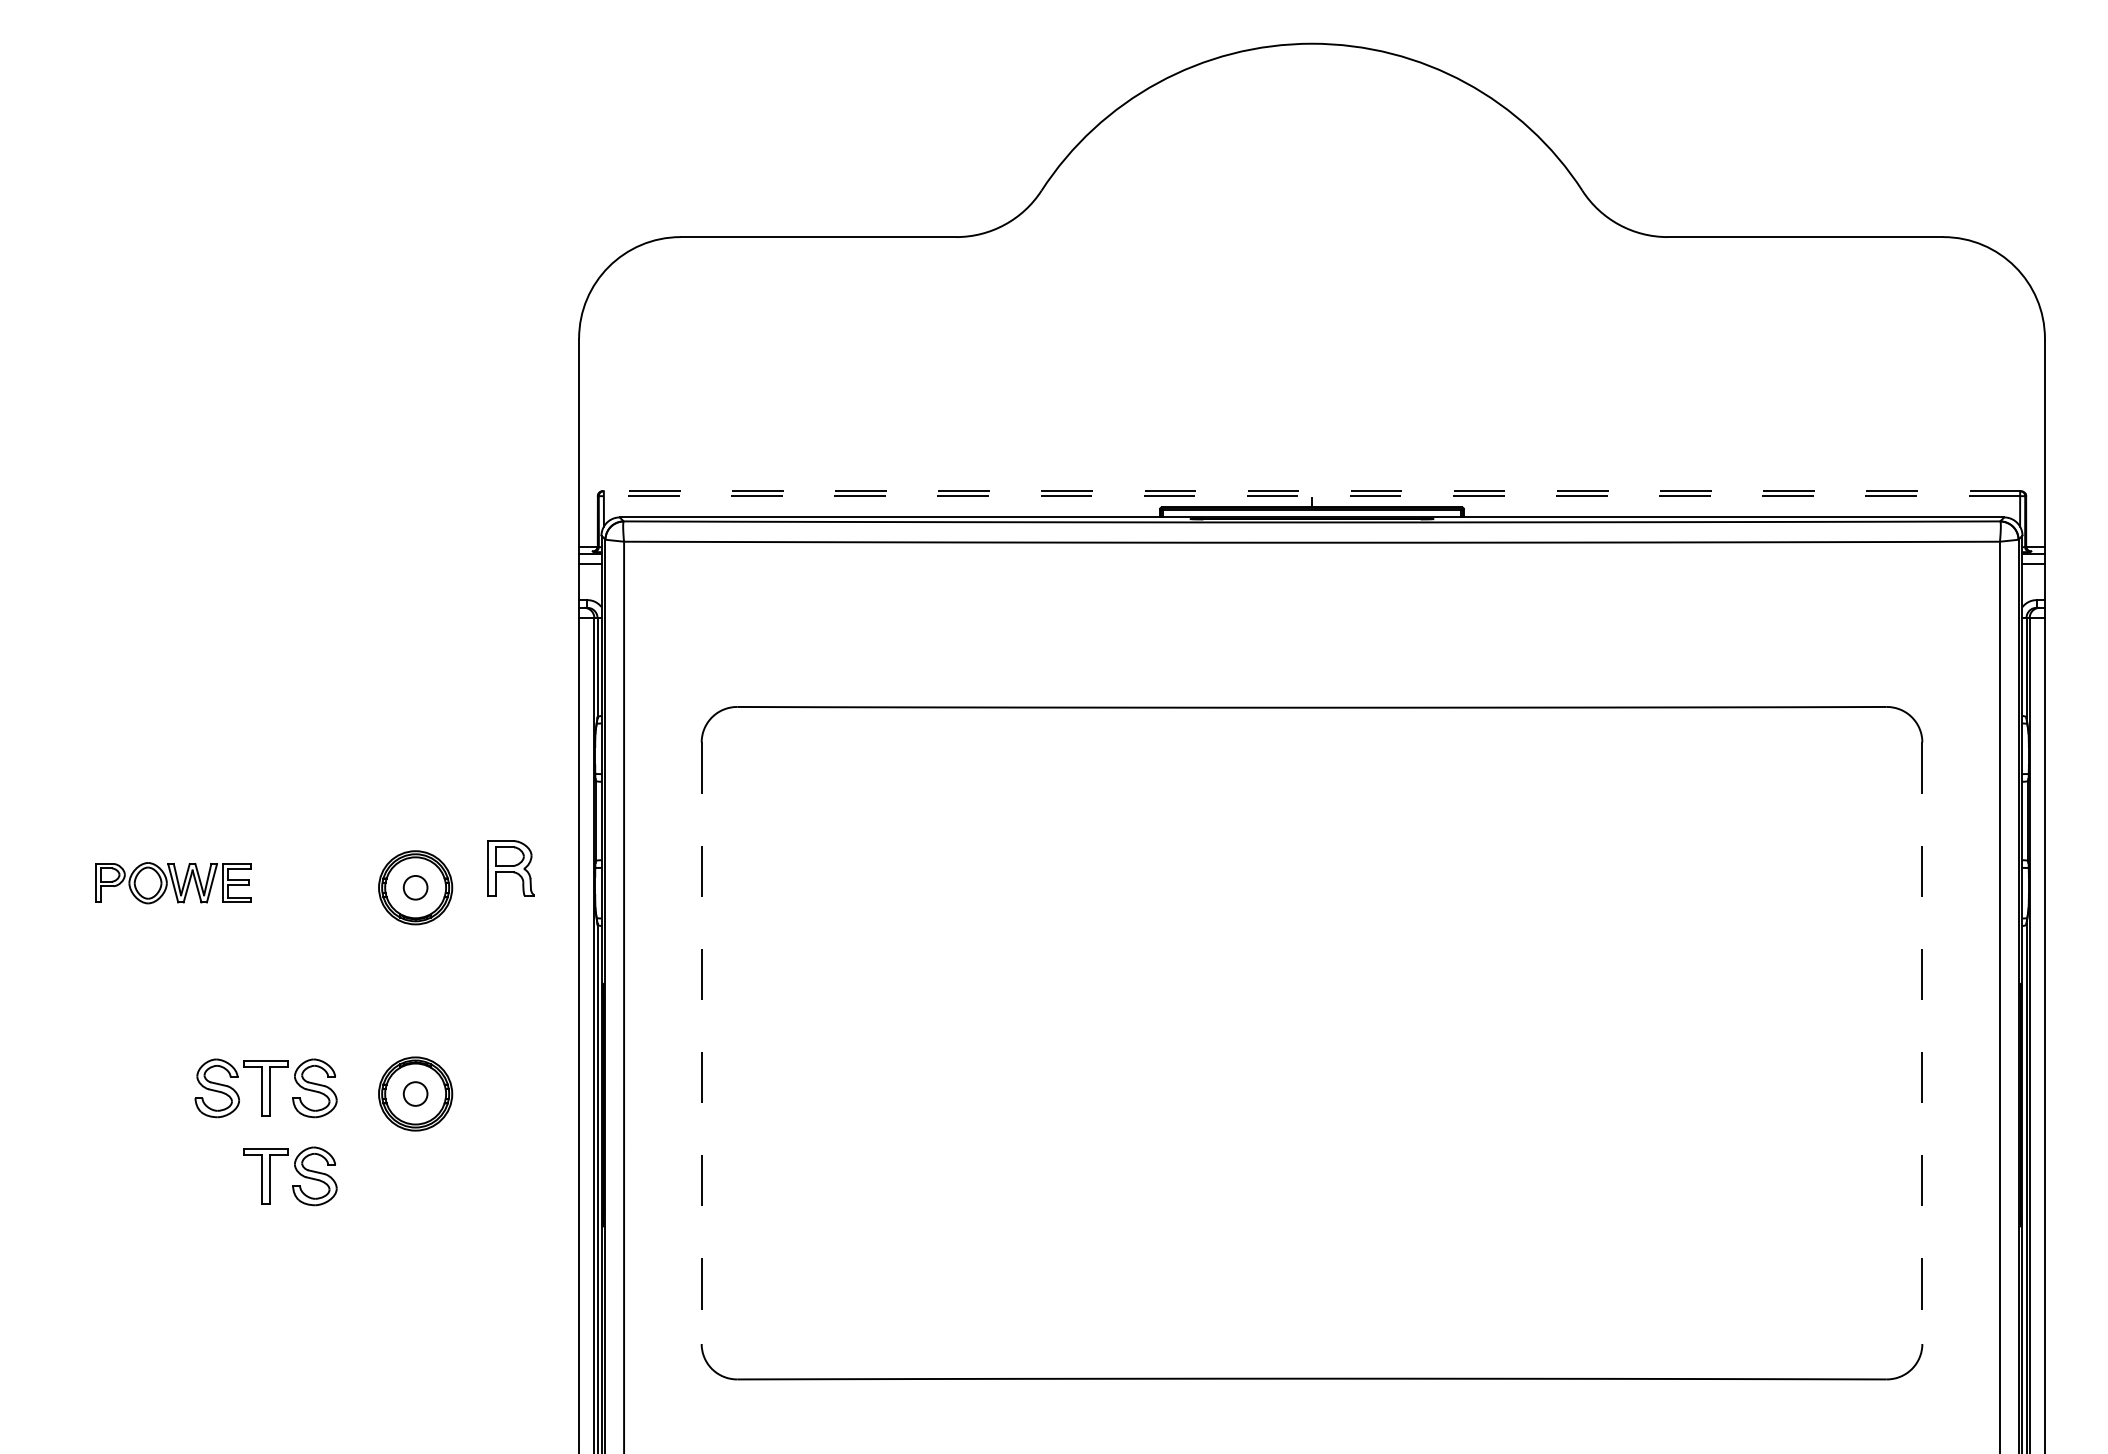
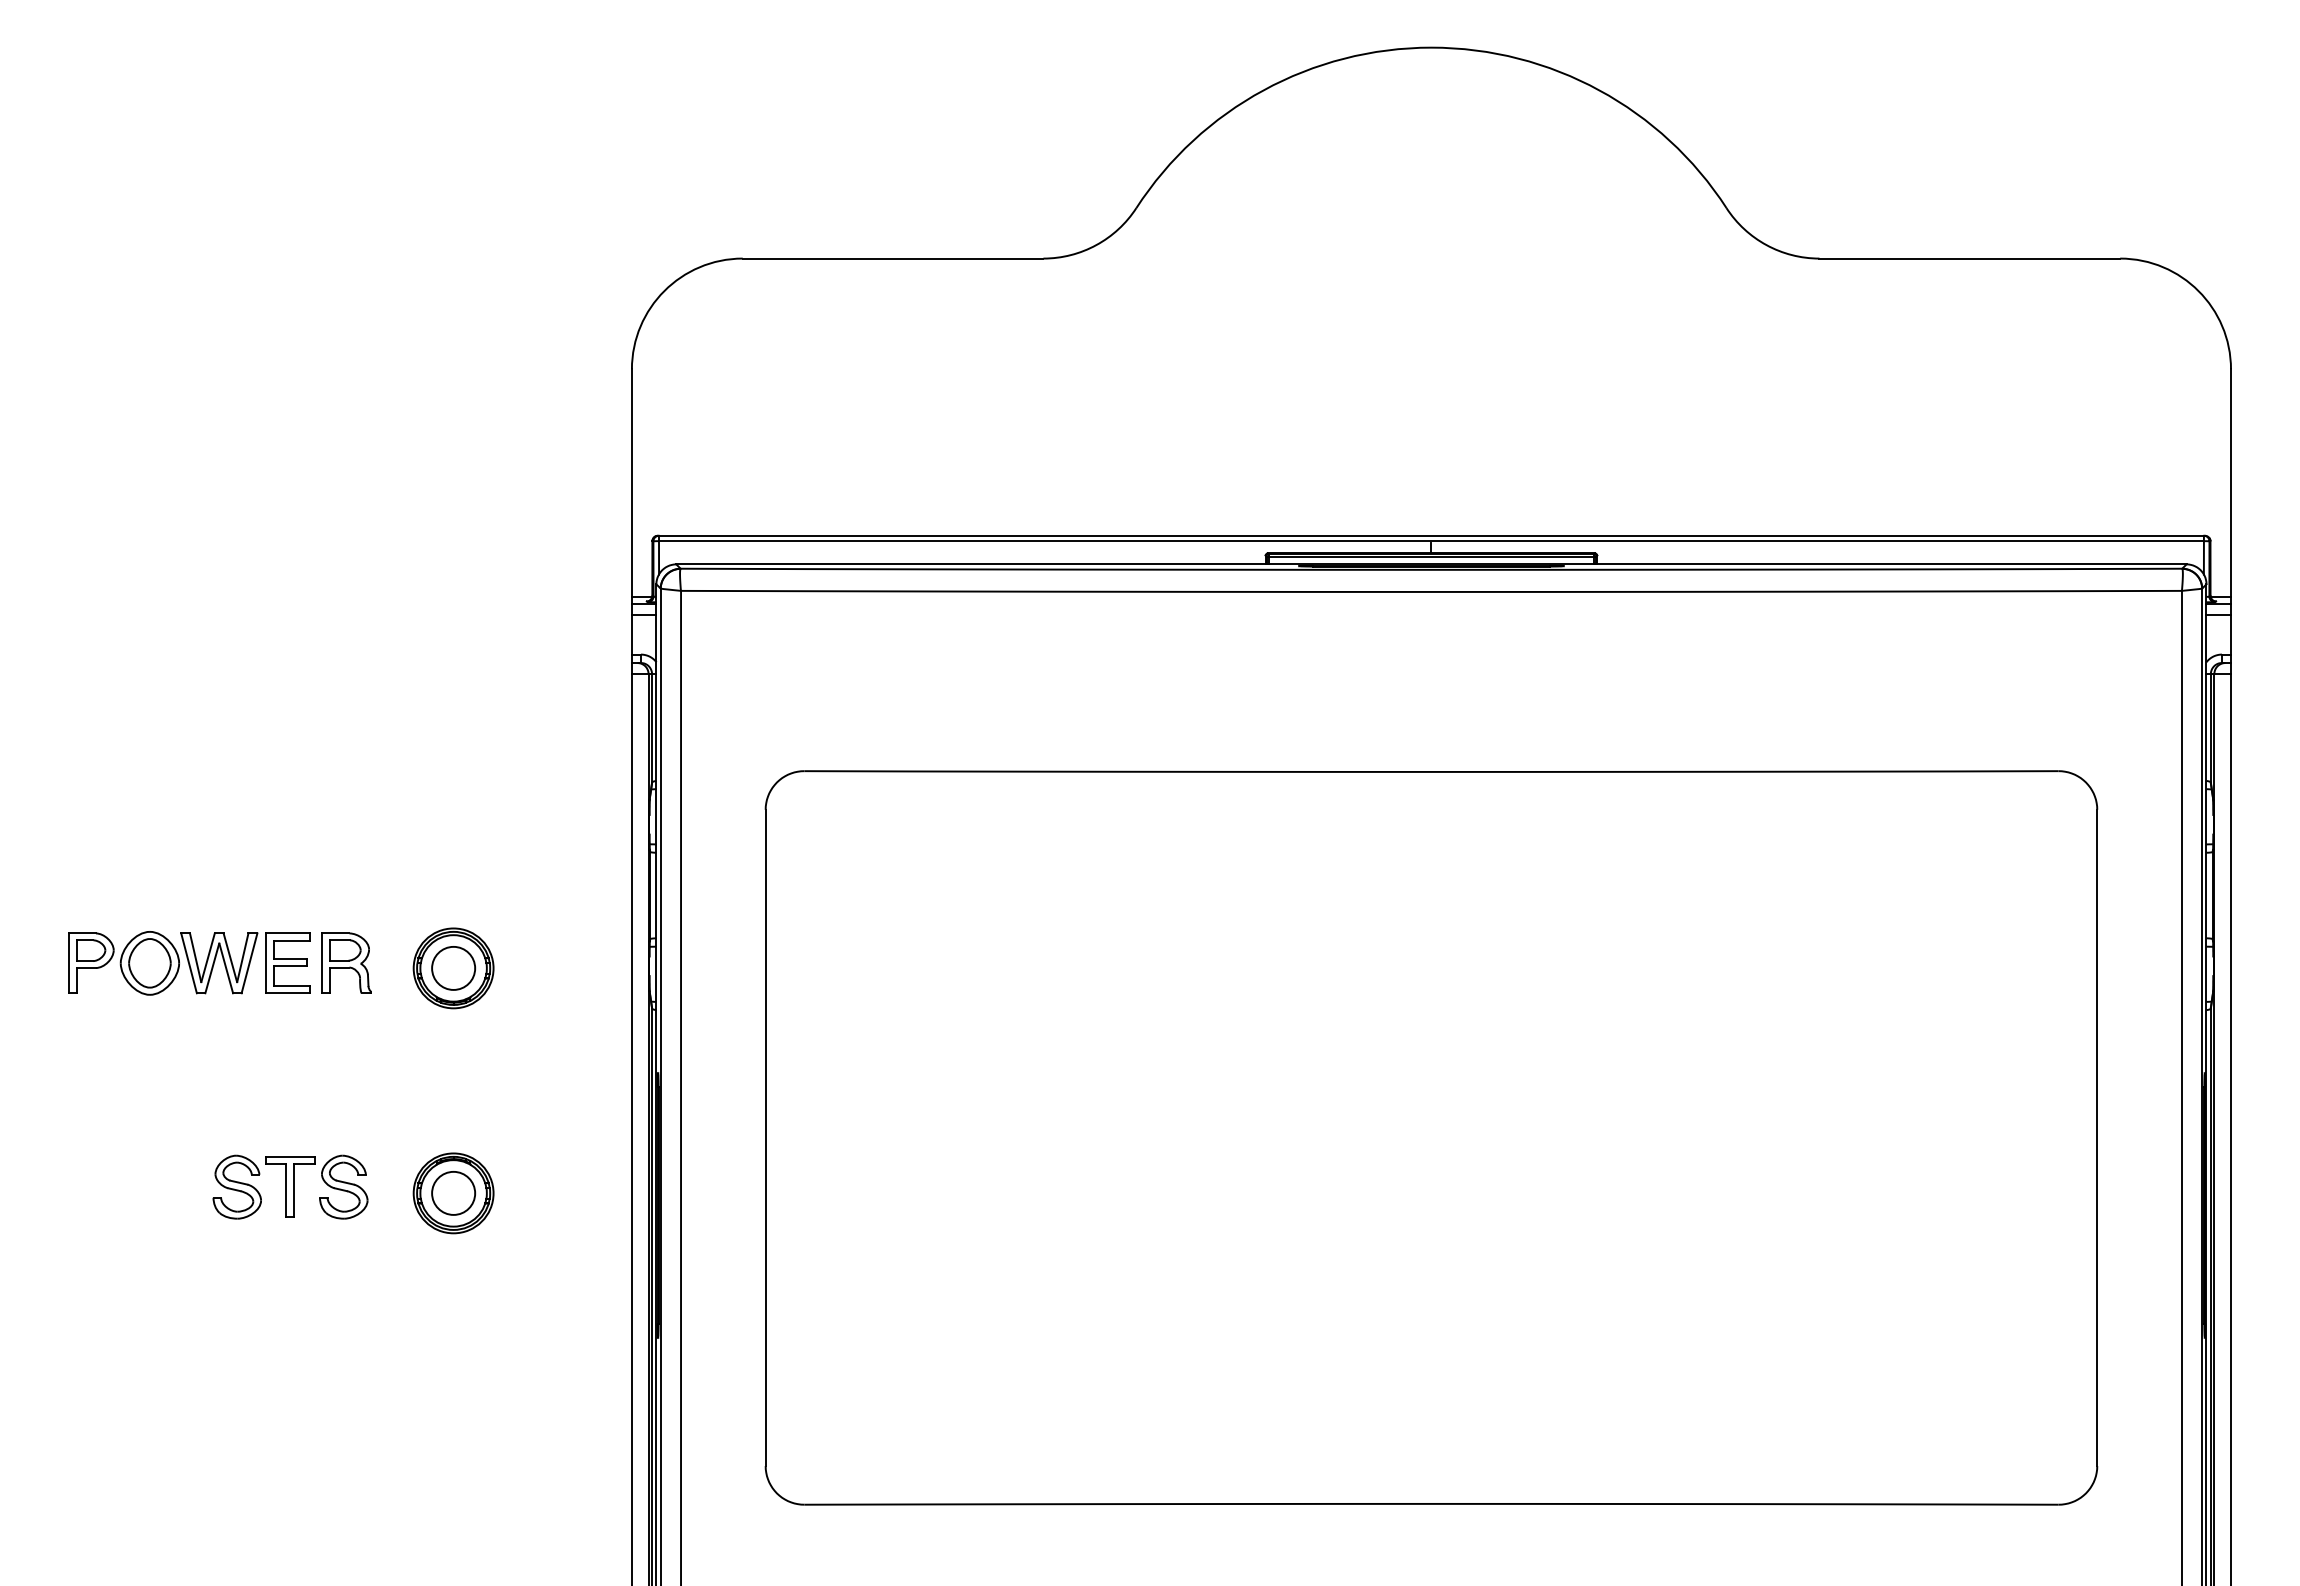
line: (1311, 490) -> (1430, 535), dashed -> solid
line: (1311, 496) -> (1430, 541), dashed -> solid
part: (510, 867) -> (346, 962), moved
part: (173, 883) -> (189, 963), size x1.43
circle: (415, 886) -> (453, 967), size x1.67
line: (701, 1043) -> (765, 1138), dashed -> solid
line: (1922, 1043) -> (2097, 1138), dashed -> solid
circle: (415, 1093) -> (453, 1192), size x1.67
part: (295, 1170) -> (322, 1276), removed

